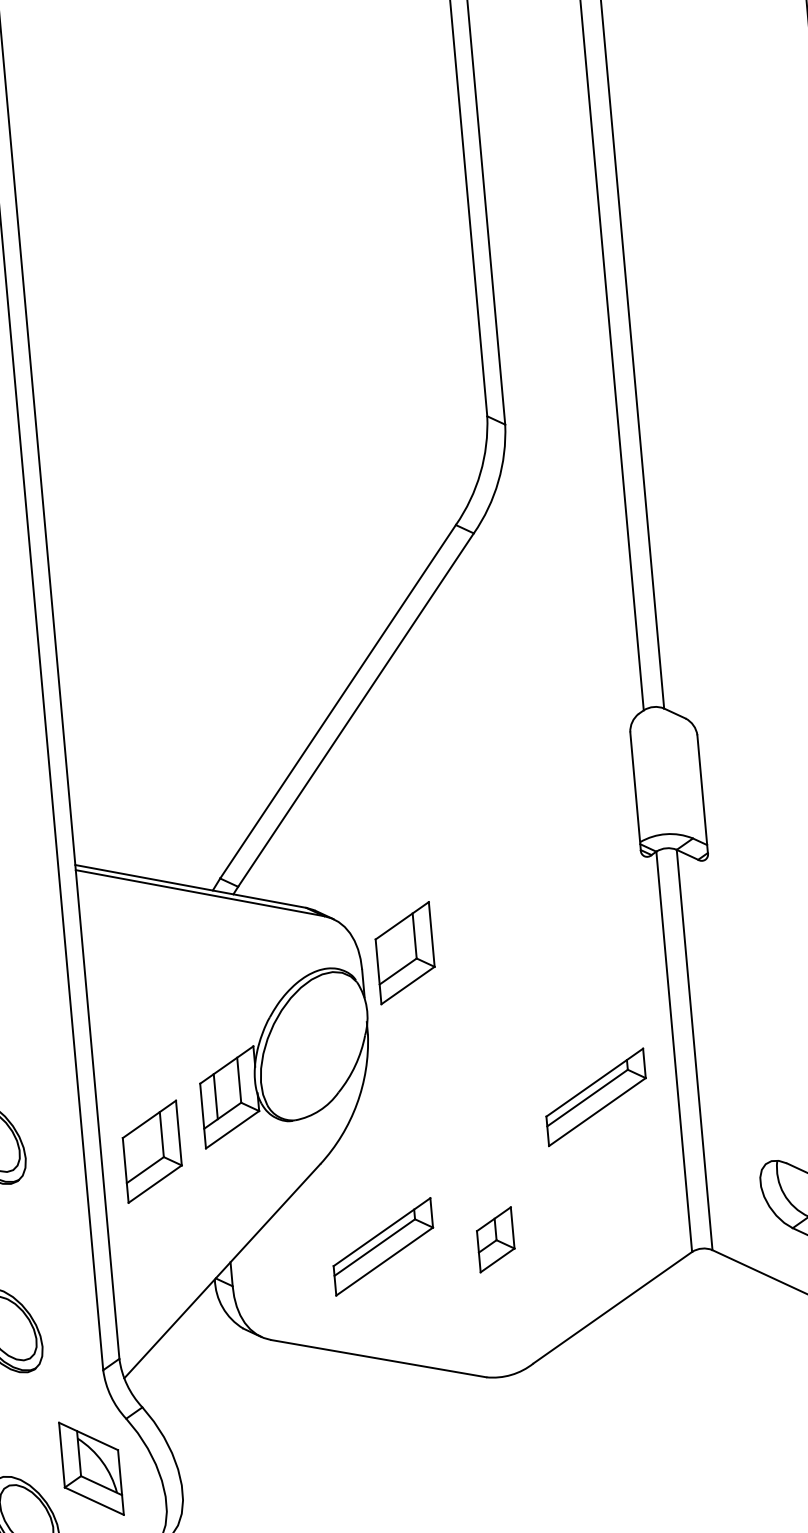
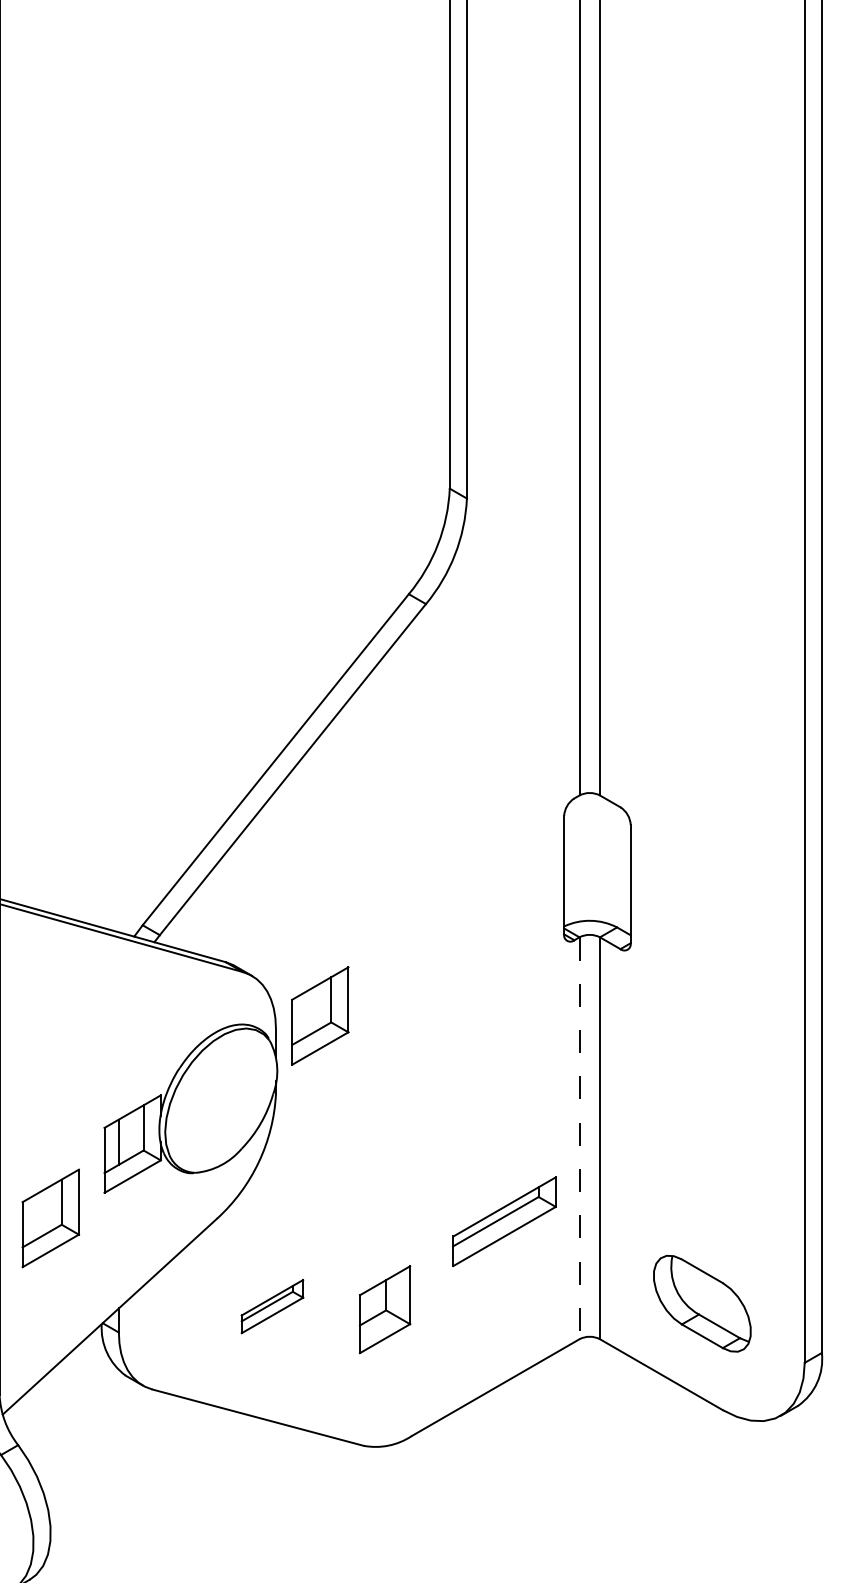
line: (674, 1052) -> (579, 1138), solid -> dashed
part: (595, 1097) -> (504, 1221), moved
part: (152, 1151) -> (50, 1218), moved
part: (495, 1239) -> (384, 1309), size x1.4
part: (383, 1246) -> (272, 1306), size x0.6

